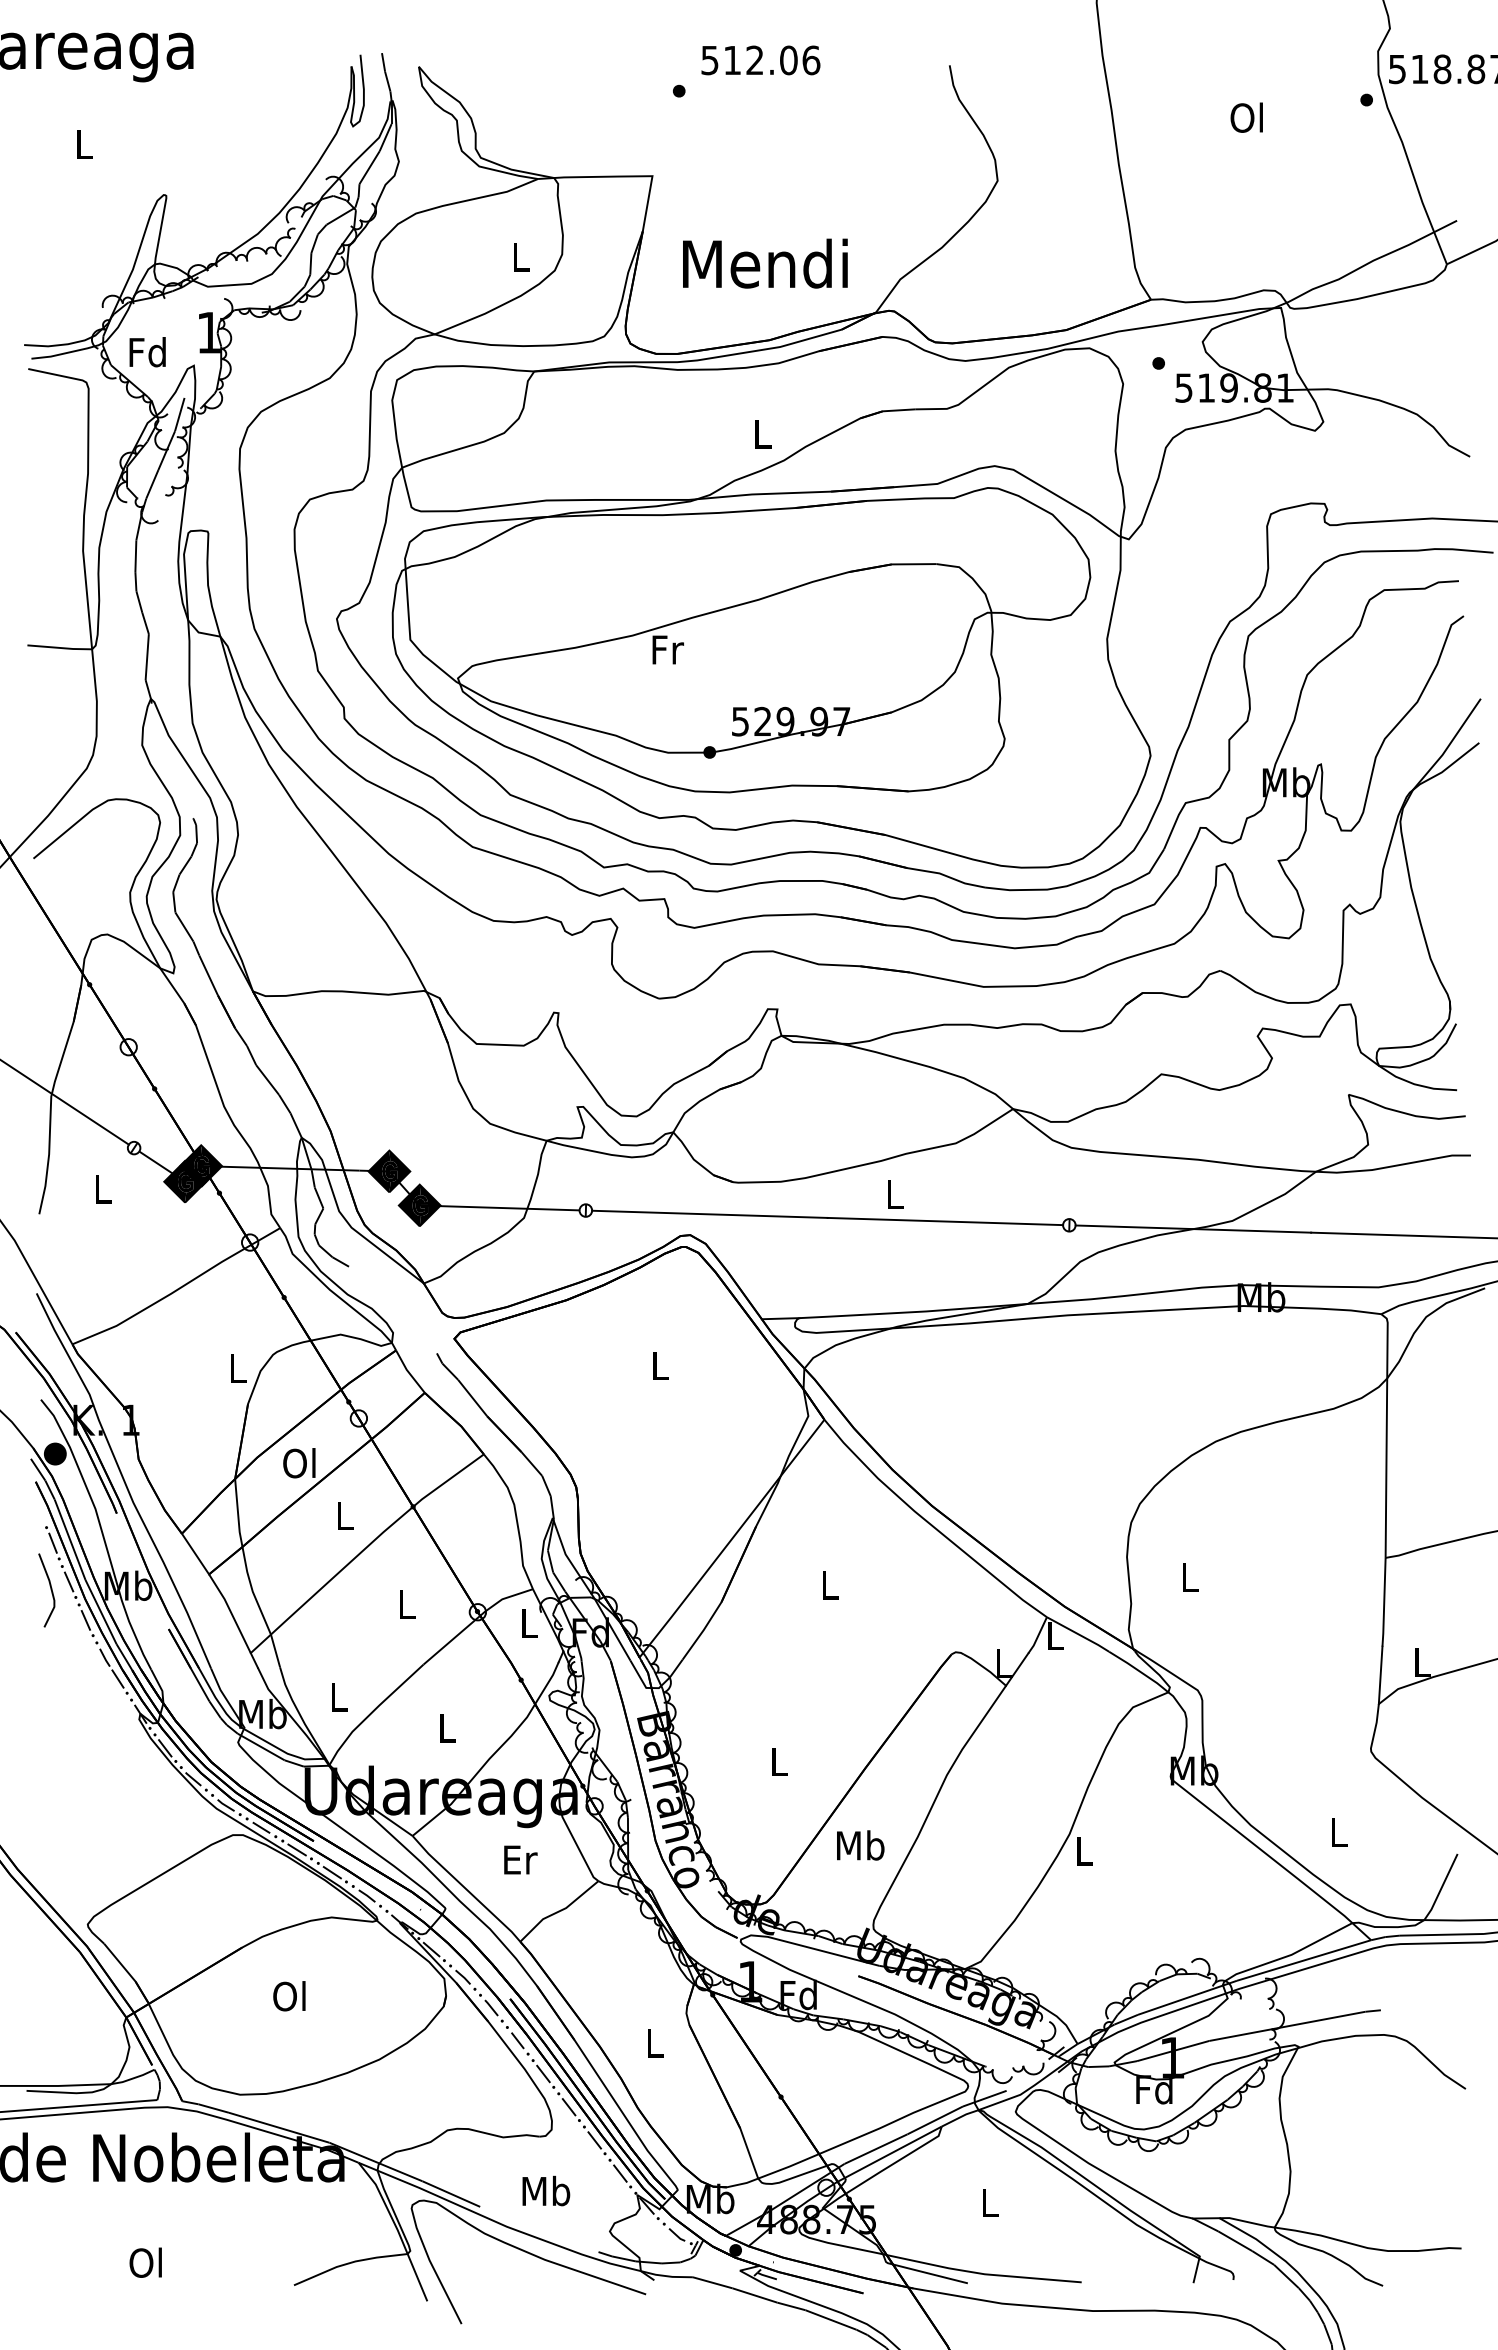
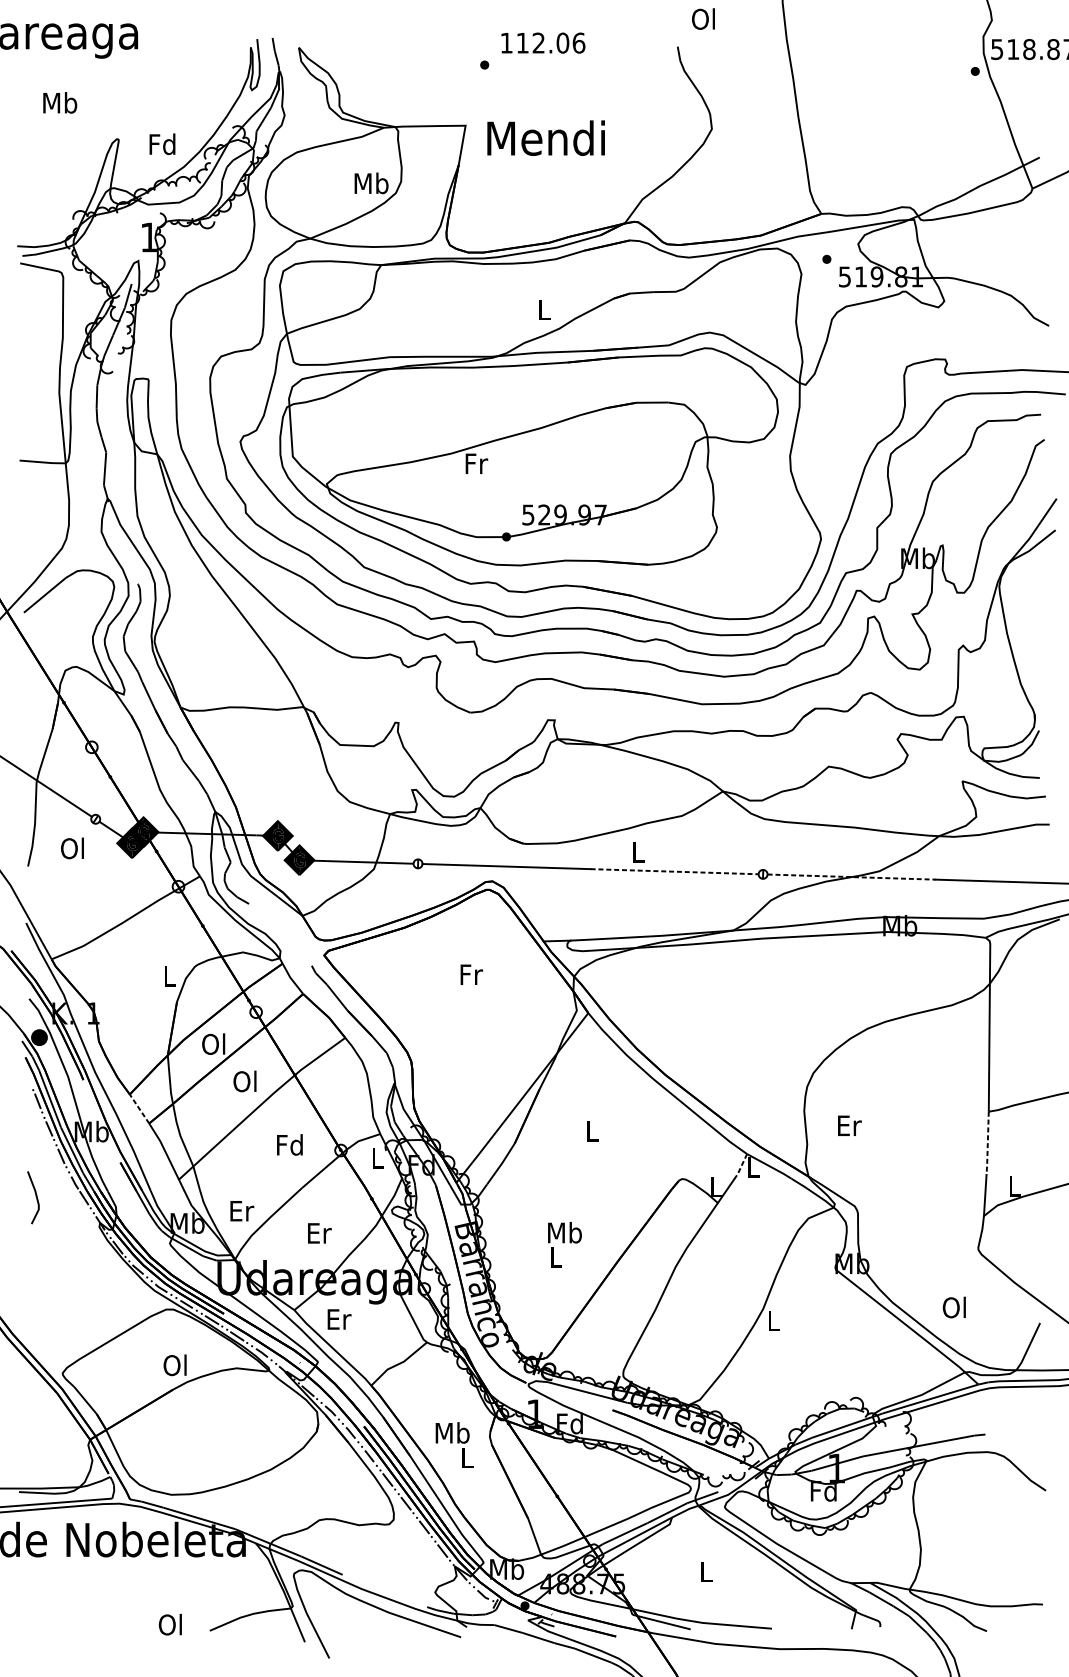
text: (709, 60) -> (506, 43), 512.06 -> 112.06
text: (1246, 117) -> (703, 18), moved
text: (84, 144) -> (60, 103), L -> Mb
text: (520, 256) -> (371, 183), L -> Mb
text: (765, 263) -> (546, 138), moved
text: (147, 352) -> (162, 144), moved
text: (101, 1188) -> (72, 848), L -> Ol
line: (945, 1221) -> (674, 871), solid -> dashed
line: (1193, 1229) -> (851, 877), solid -> dashed
text: (660, 1365) -> (471, 974), L -> Fr
text: (343, 1515) -> (245, 1081), L -> Ol
line: (195, 1553) -> (139, 1108), solid -> dashed
text: (1190, 1577) -> (849, 1125), L -> Er
line: (50, 1590) -> (36, 1197), moved
line: (1384, 1602) -> (987, 1143), solid -> dashed
text: (406, 1604) -> (290, 1144), L -> Fd
line: (1037, 1636) -> (740, 1167), solid -> dashed
text: (339, 1697) -> (242, 1211), L -> Er
text: (447, 1728) -> (319, 1233), L -> Er
text: (1337, 1832) -> (954, 1307), L -> Ol
text: (860, 1845) -> (564, 1232), moved
text: (520, 1859) -> (339, 1319), moved
text: (289, 1996) -> (175, 1365), moved
text: (546, 2190) -> (452, 1432), moved
text: (145, 2262) -> (170, 1624), moved

